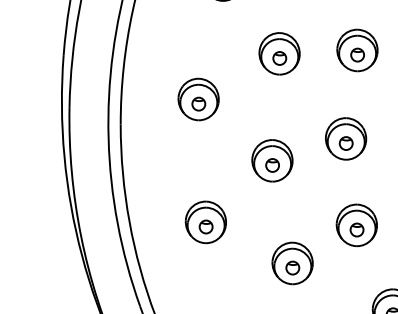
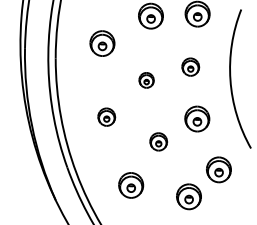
part: (345, 137) -> (190, 66), size x0.7
part: (272, 161) -> (146, 80), size x0.6
part: (205, 221) -> (106, 116), size x0.7
part: (292, 262) -> (158, 141), size x0.7

